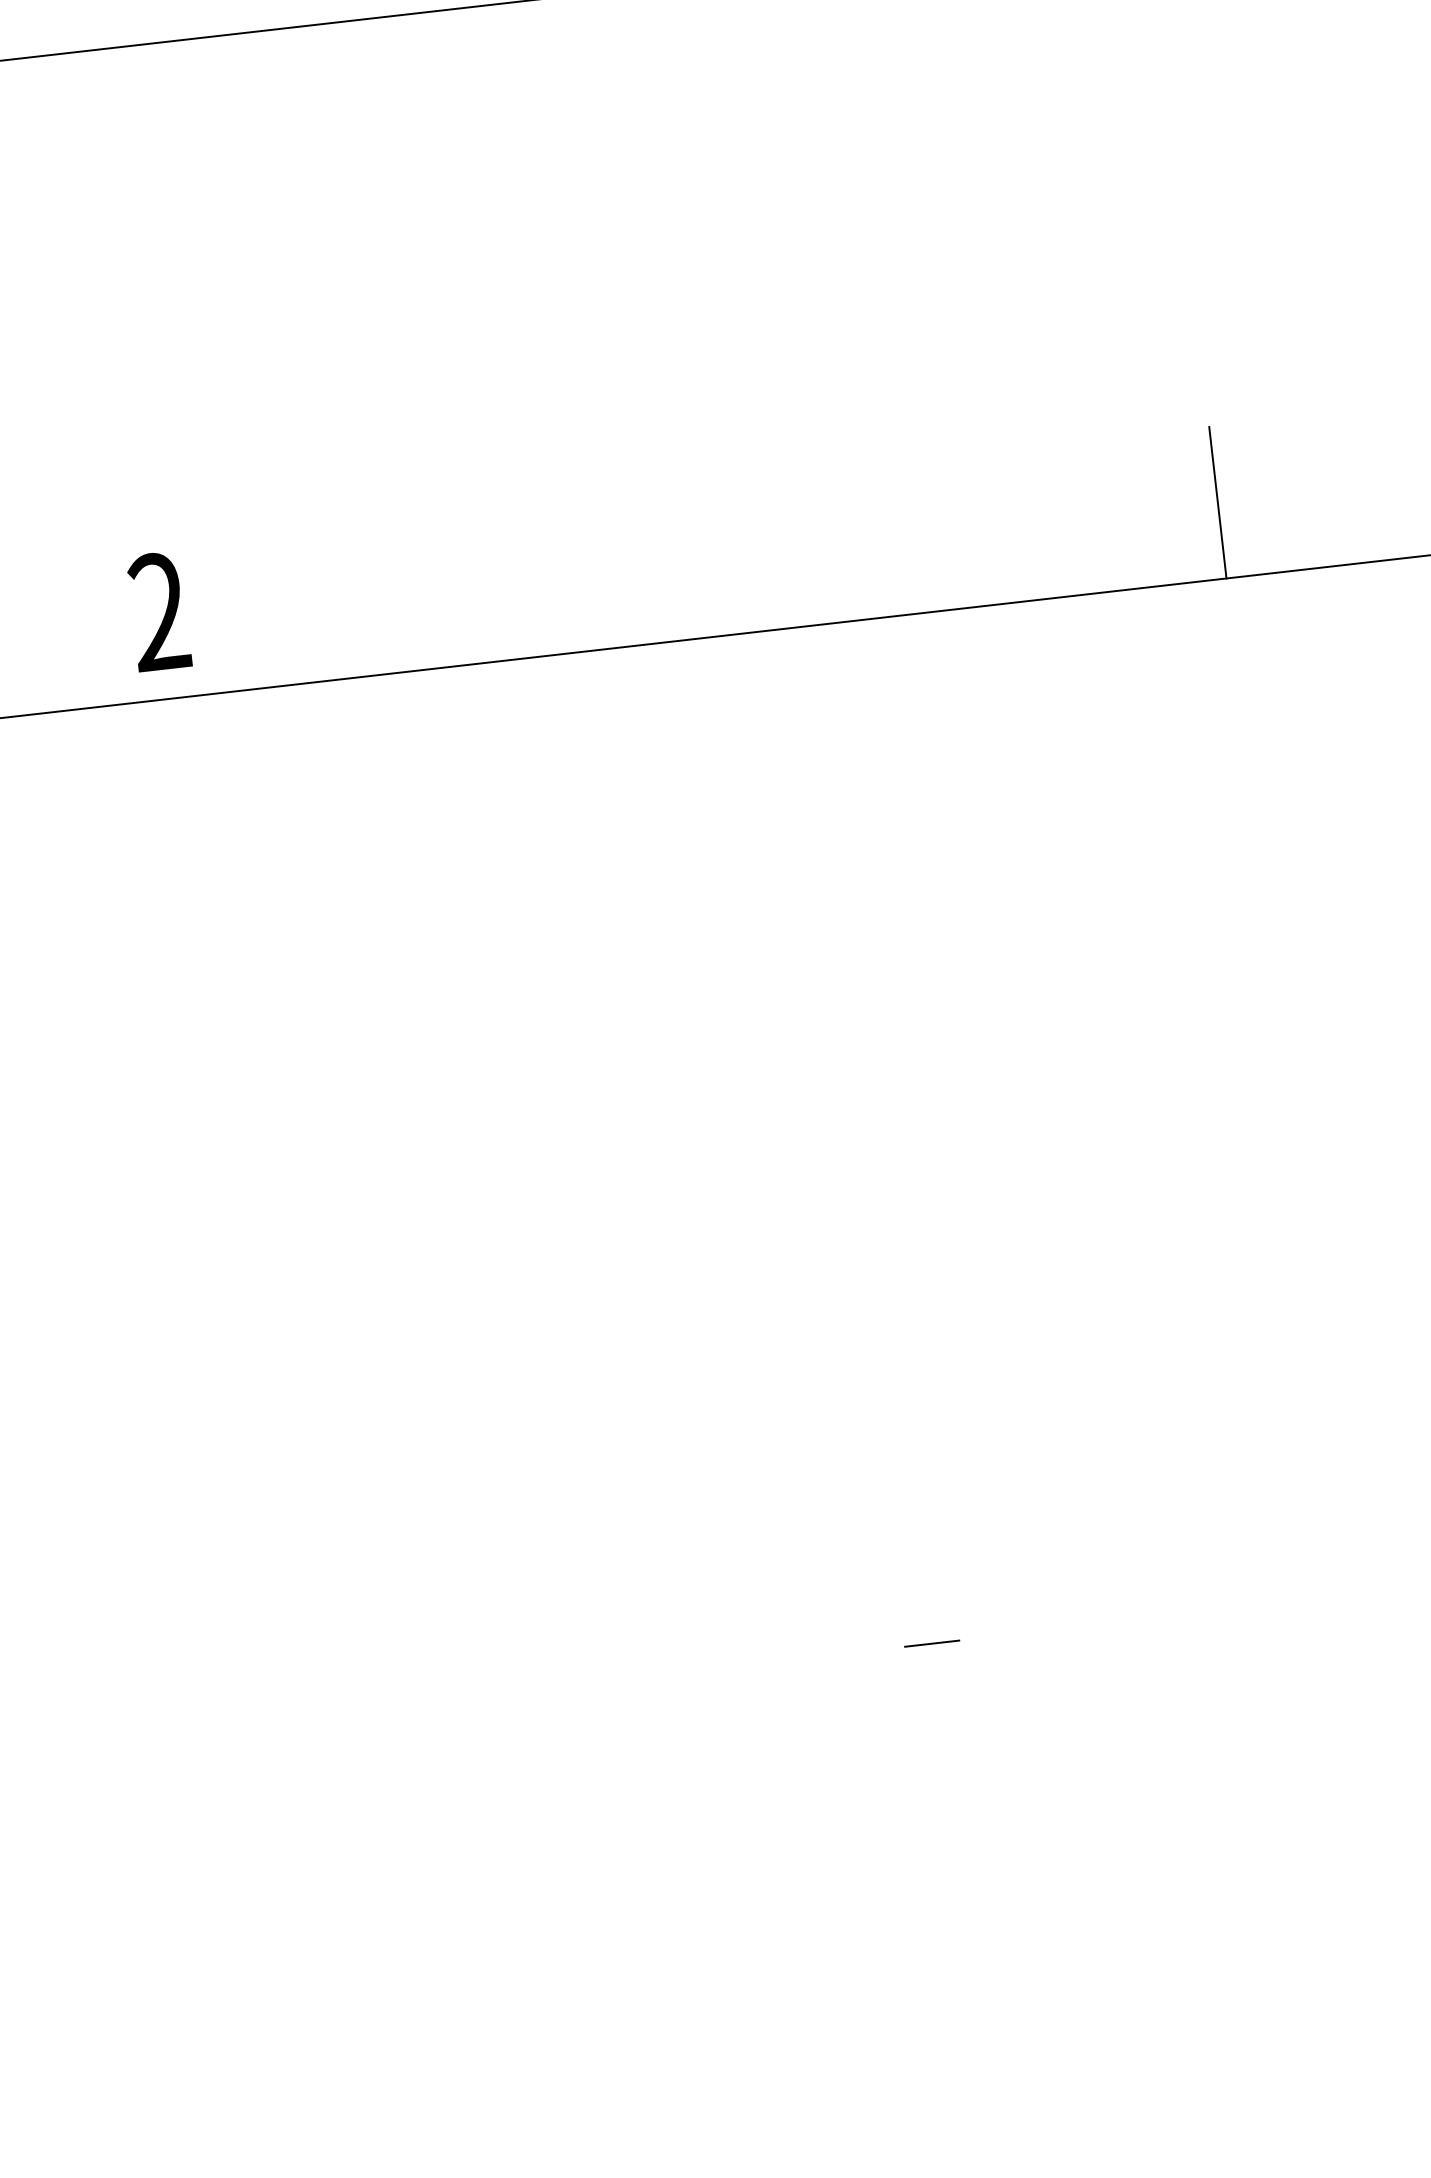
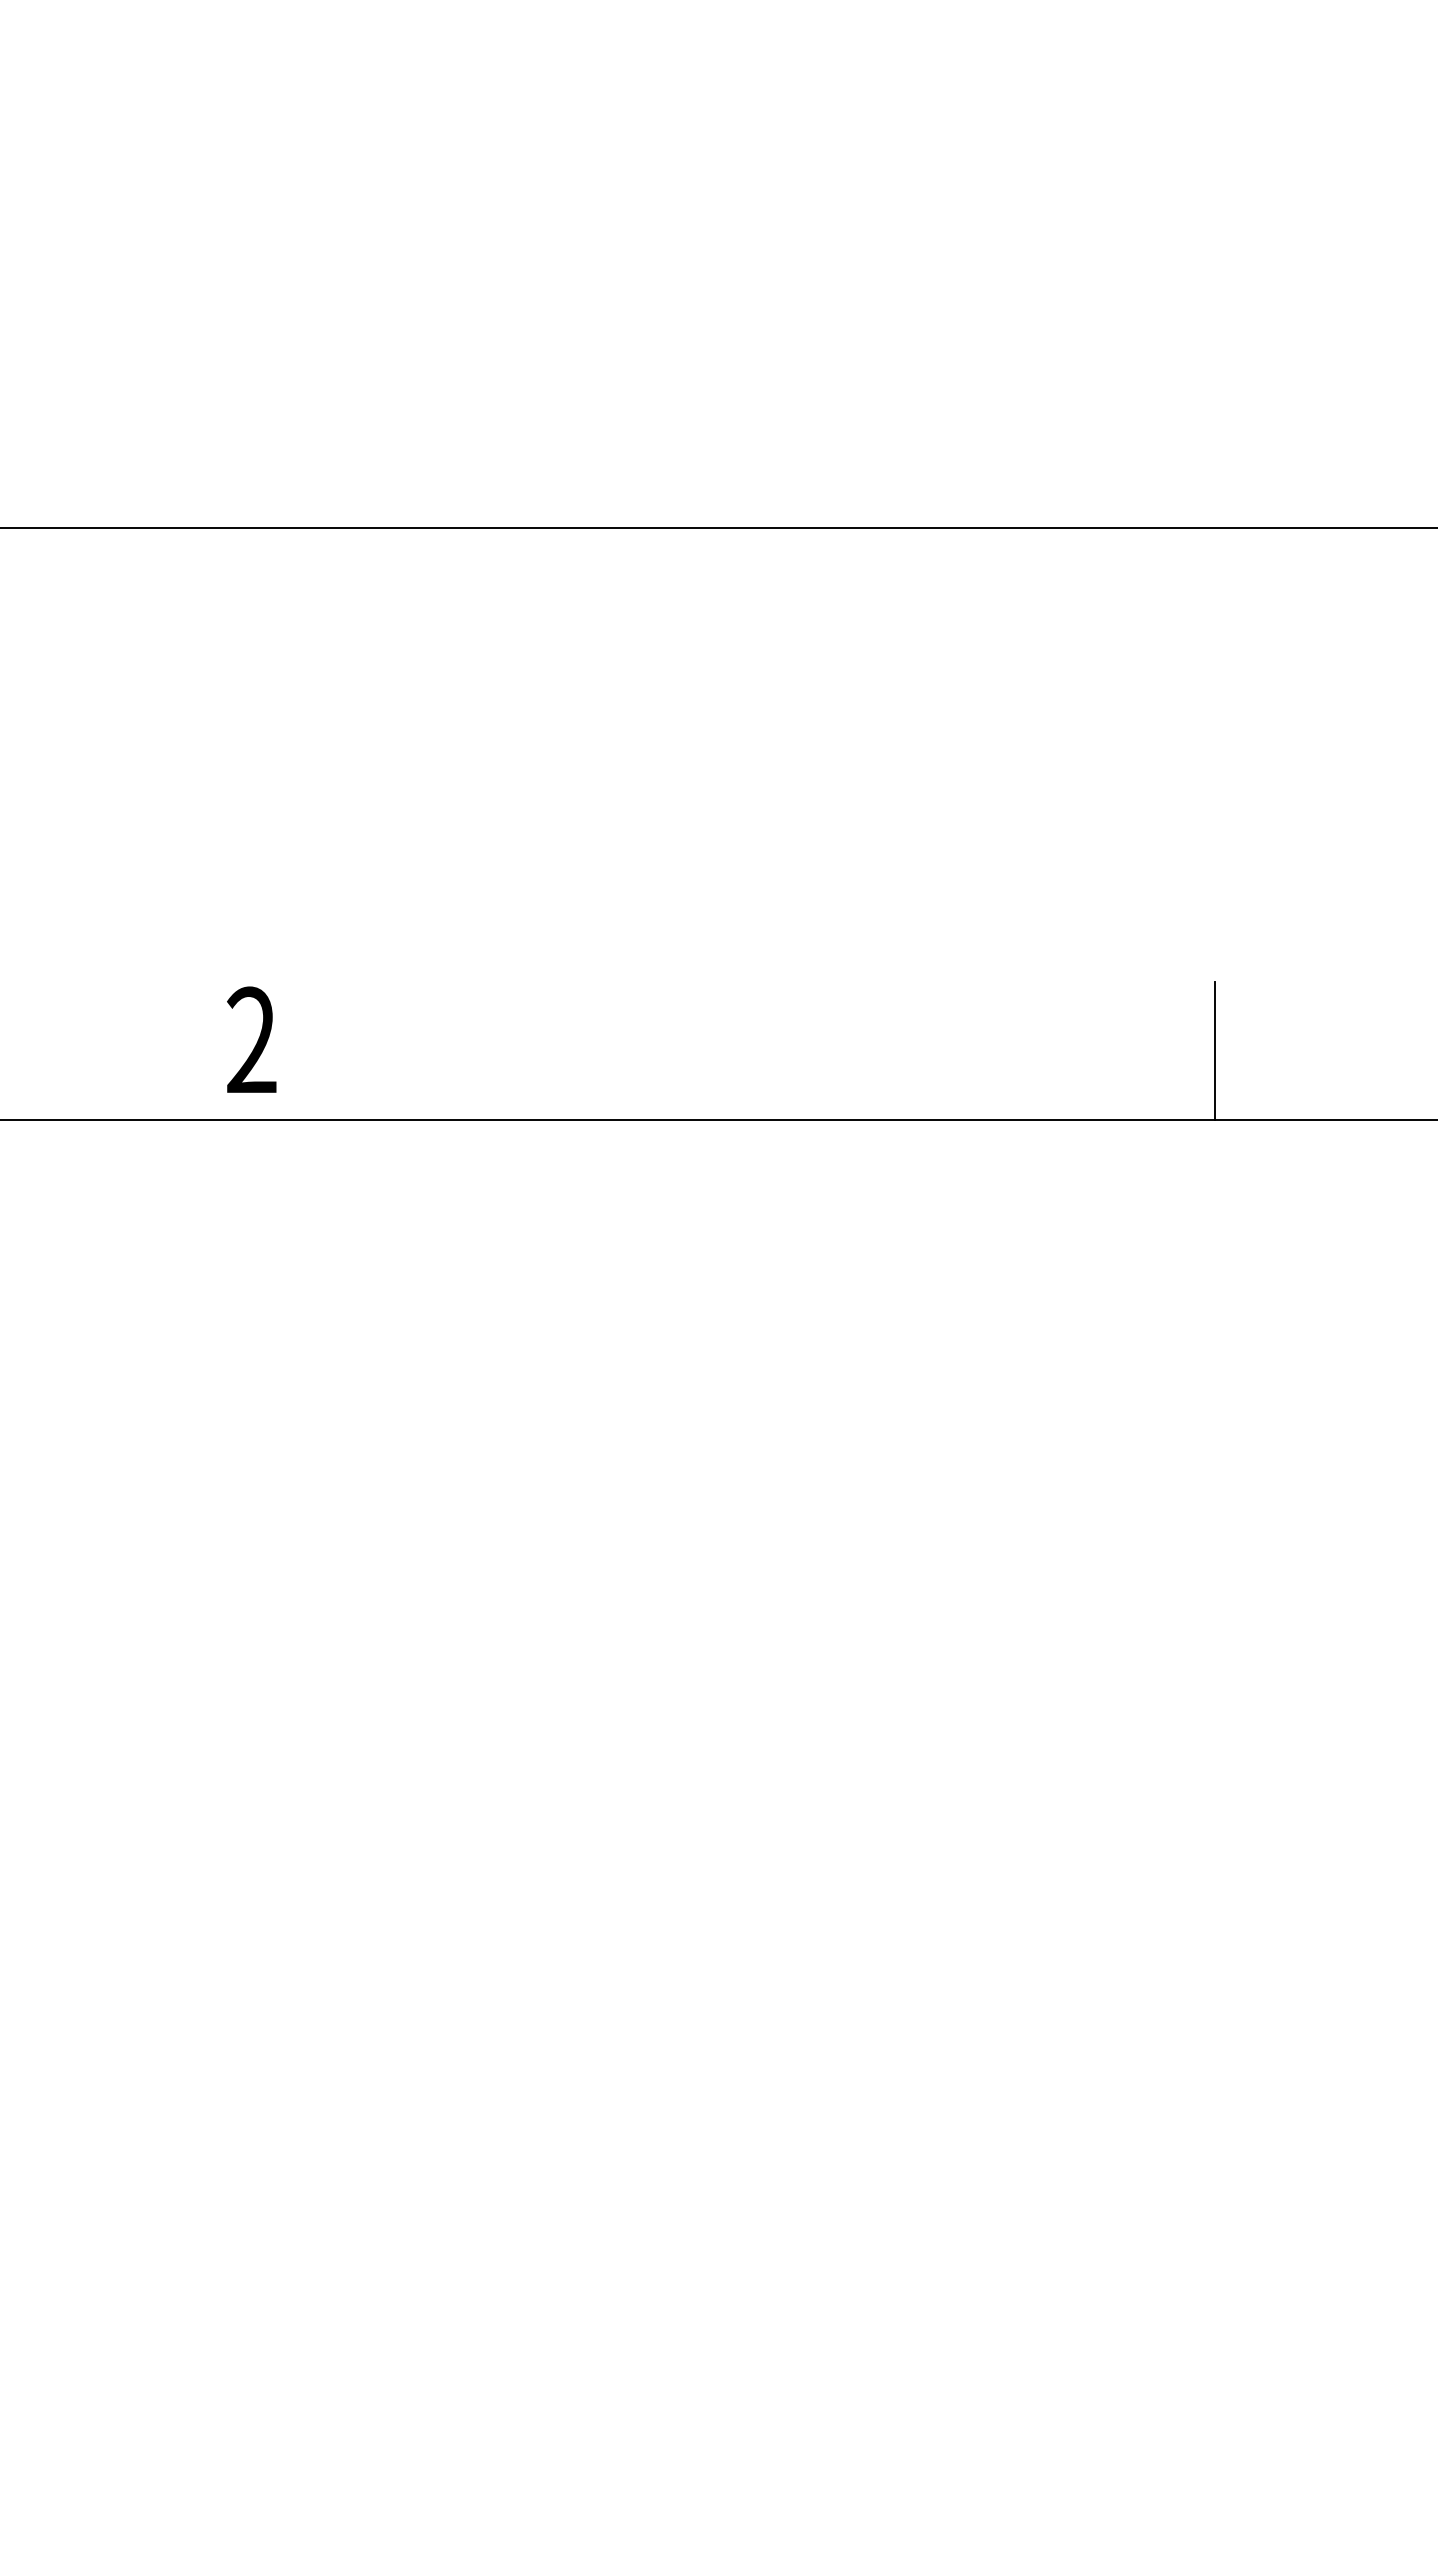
line: (931, 1643) -> (840, 2047), removed

